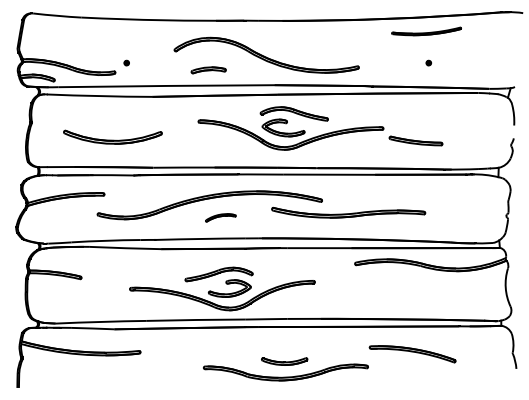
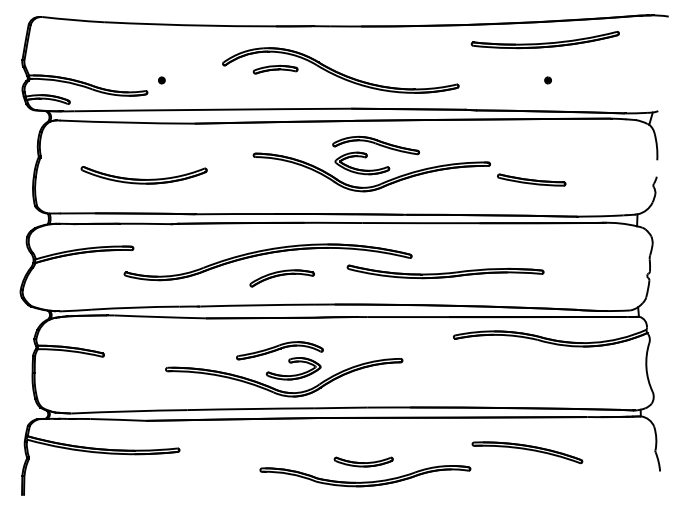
part: (426, 31) -> (544, 39), size x1.67
part: (208, 70) -> (275, 69), moved
part: (220, 217) -> (281, 278), size x1.67

